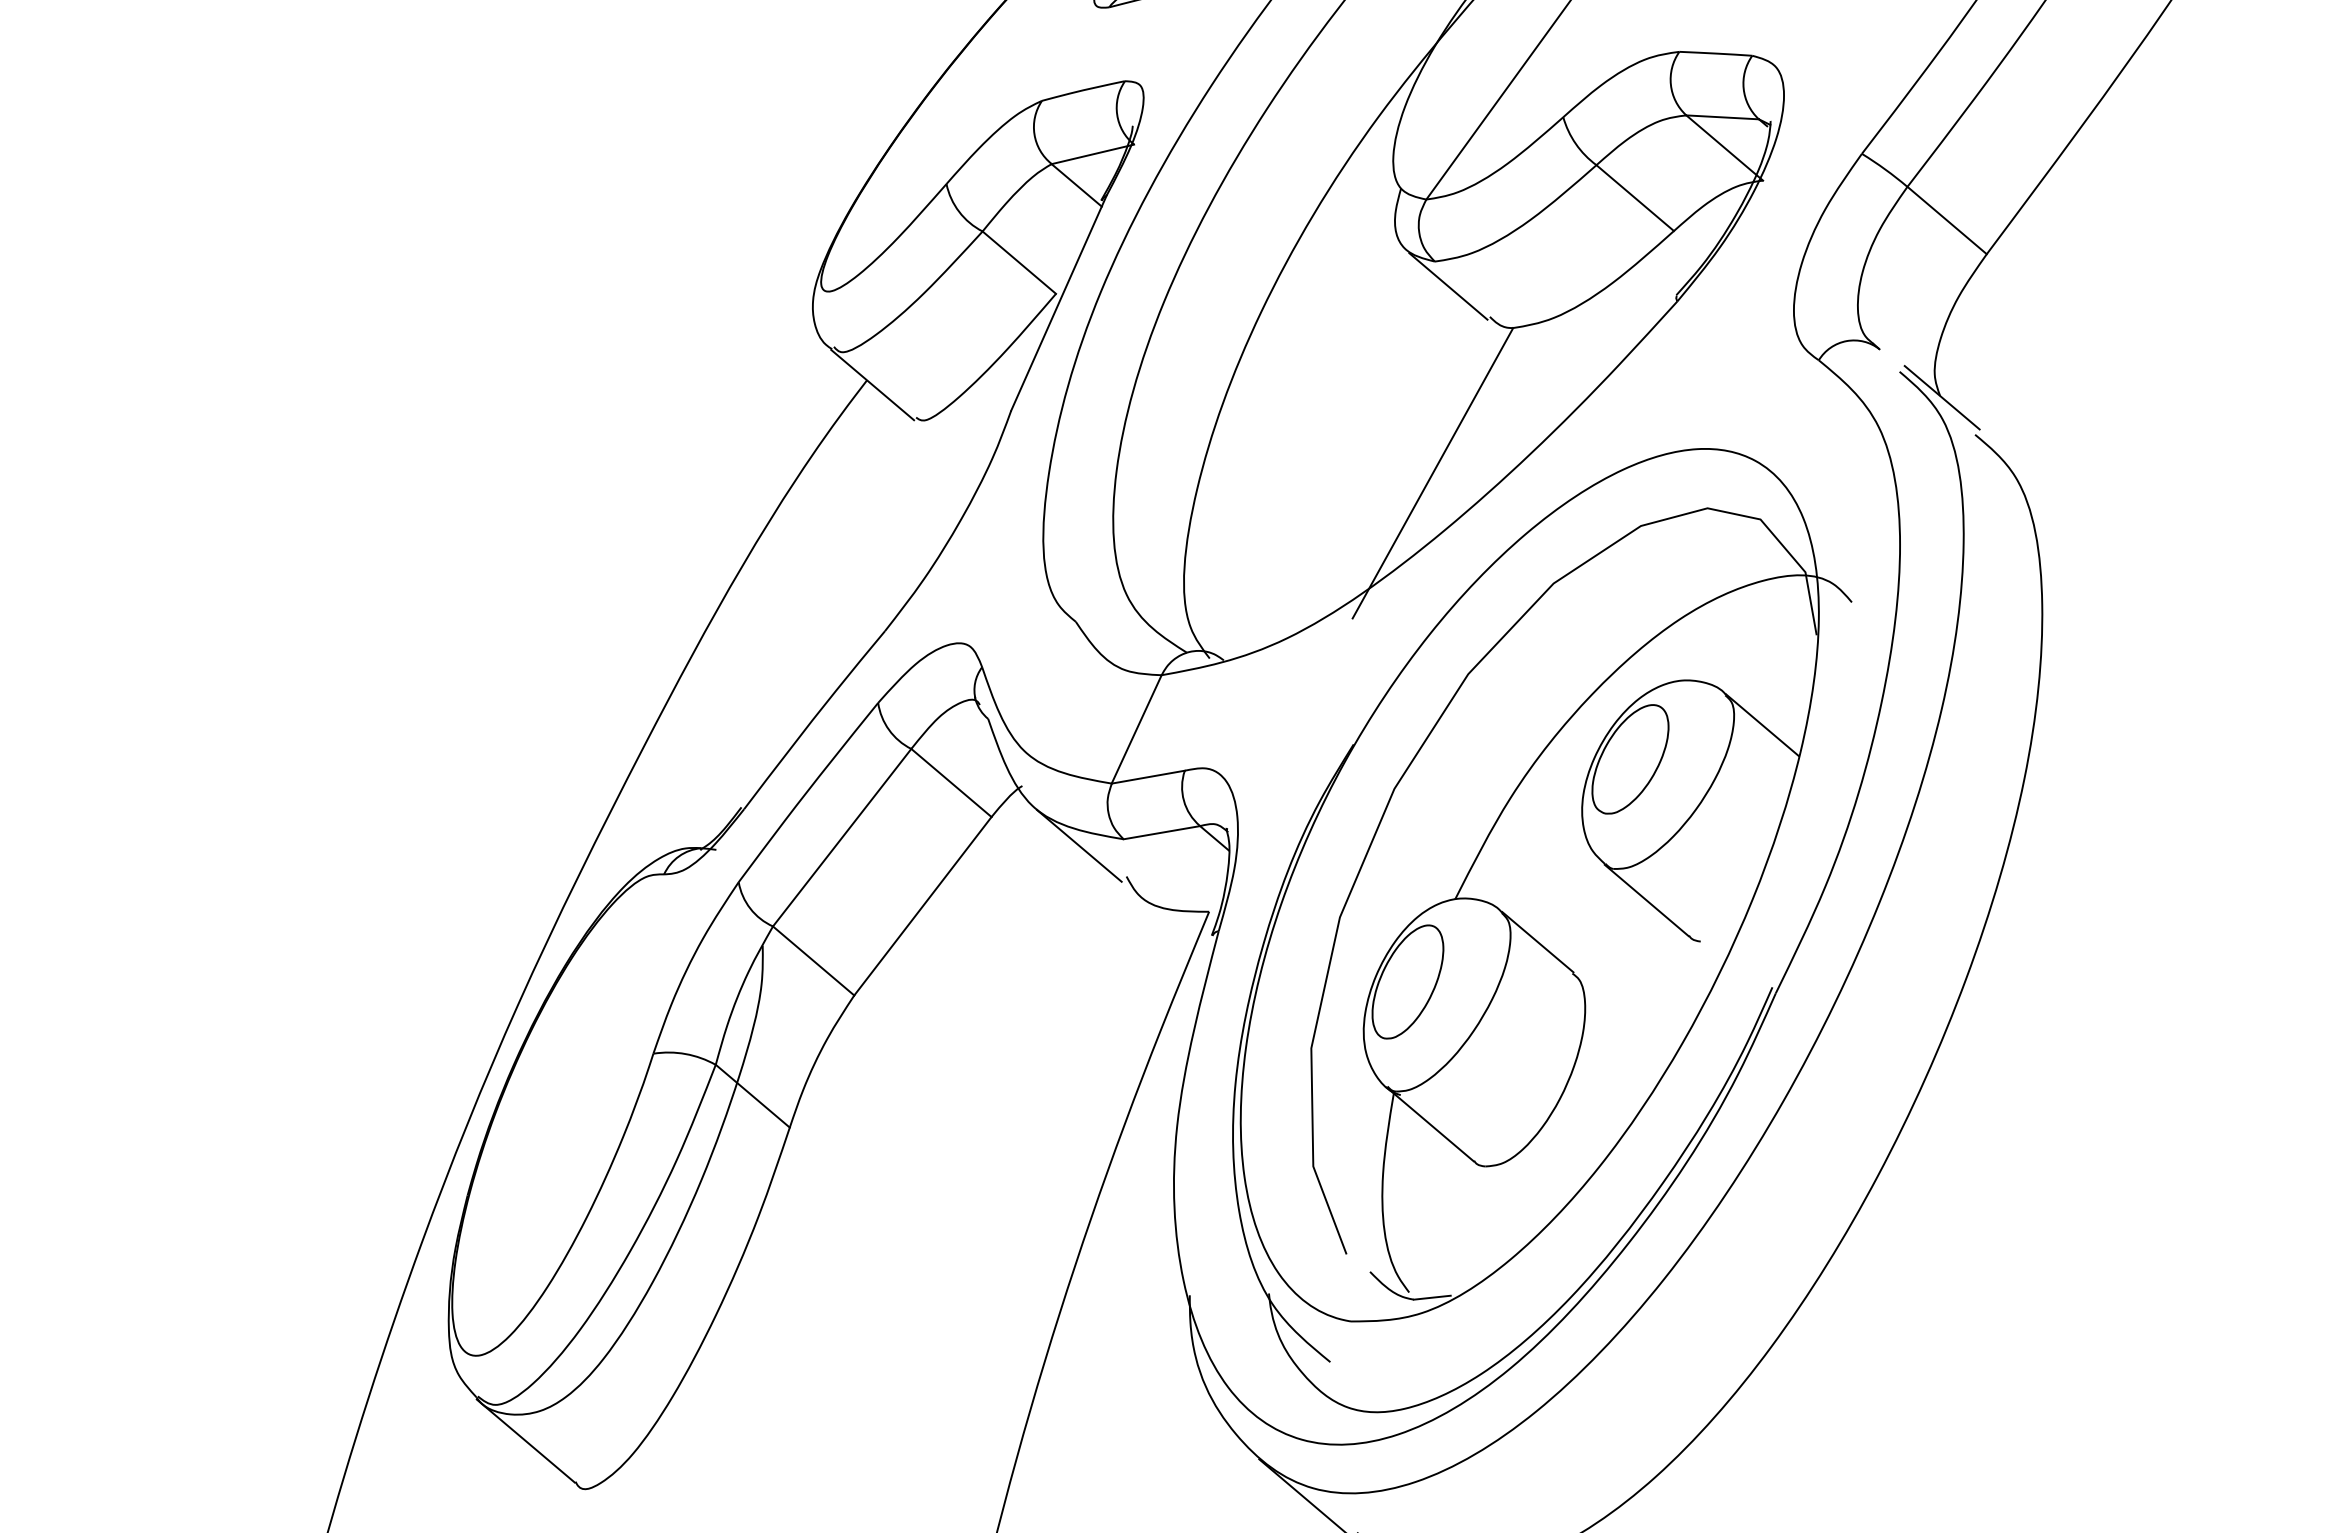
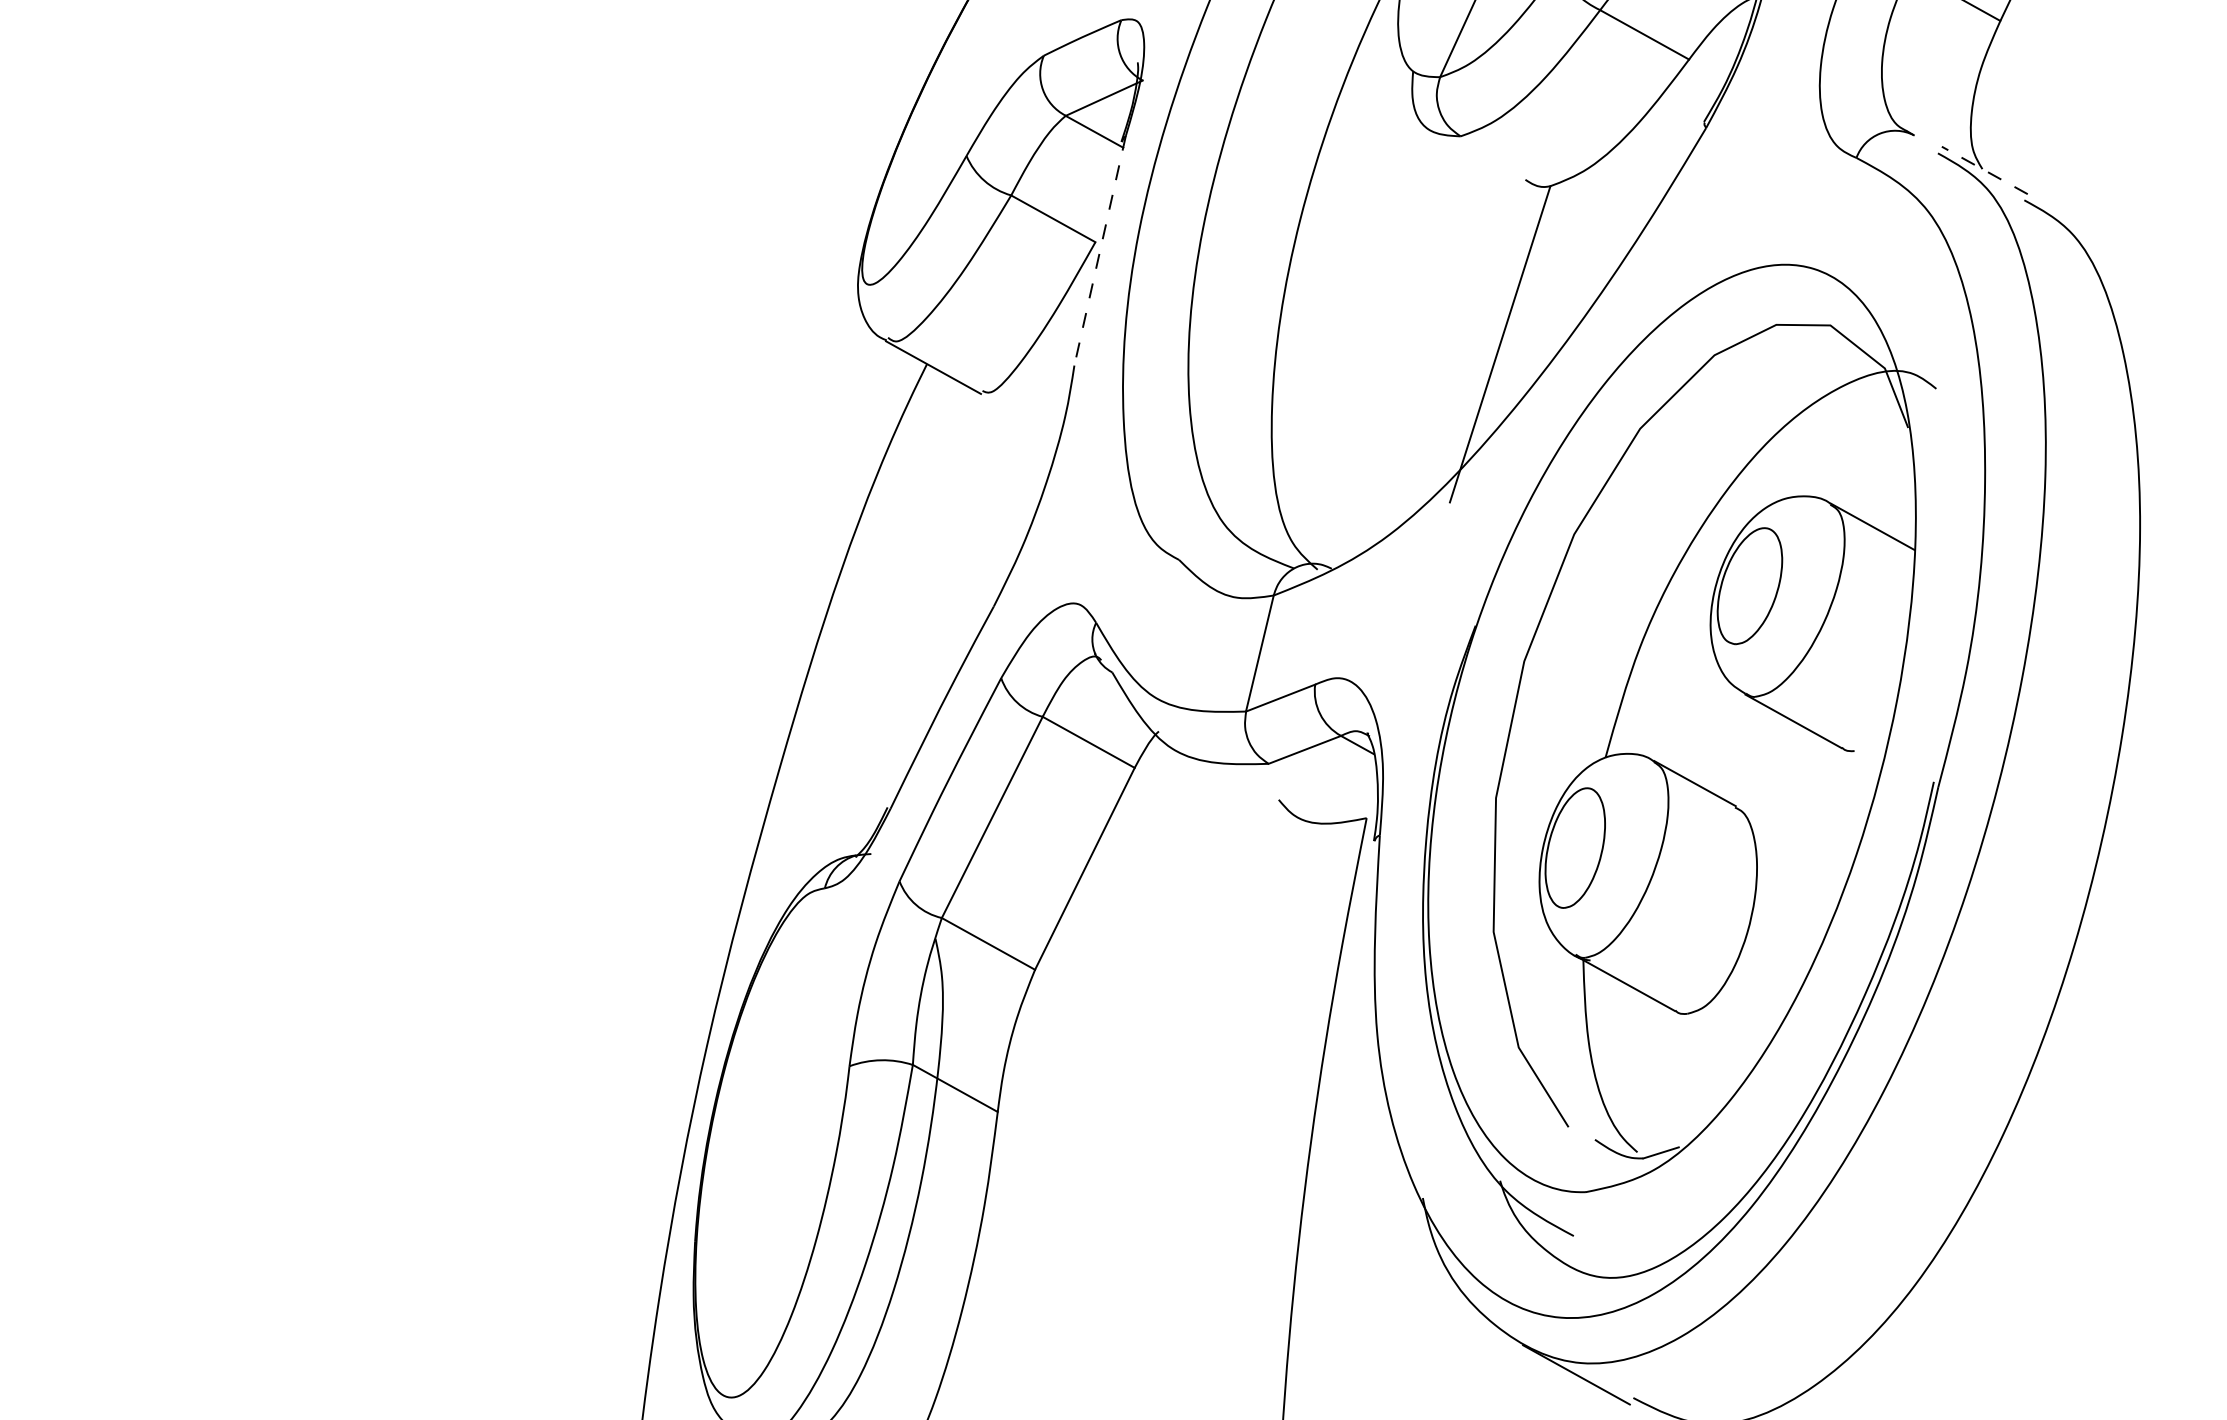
line: (1448, 286) -> (1478, 158), removed
line: (1058, 303) -> (1099, 251), solid -> dashed
line: (1941, 397) -> (1984, 170), solid -> dashed
line: (1079, 845) -> (1226, 778), removed

